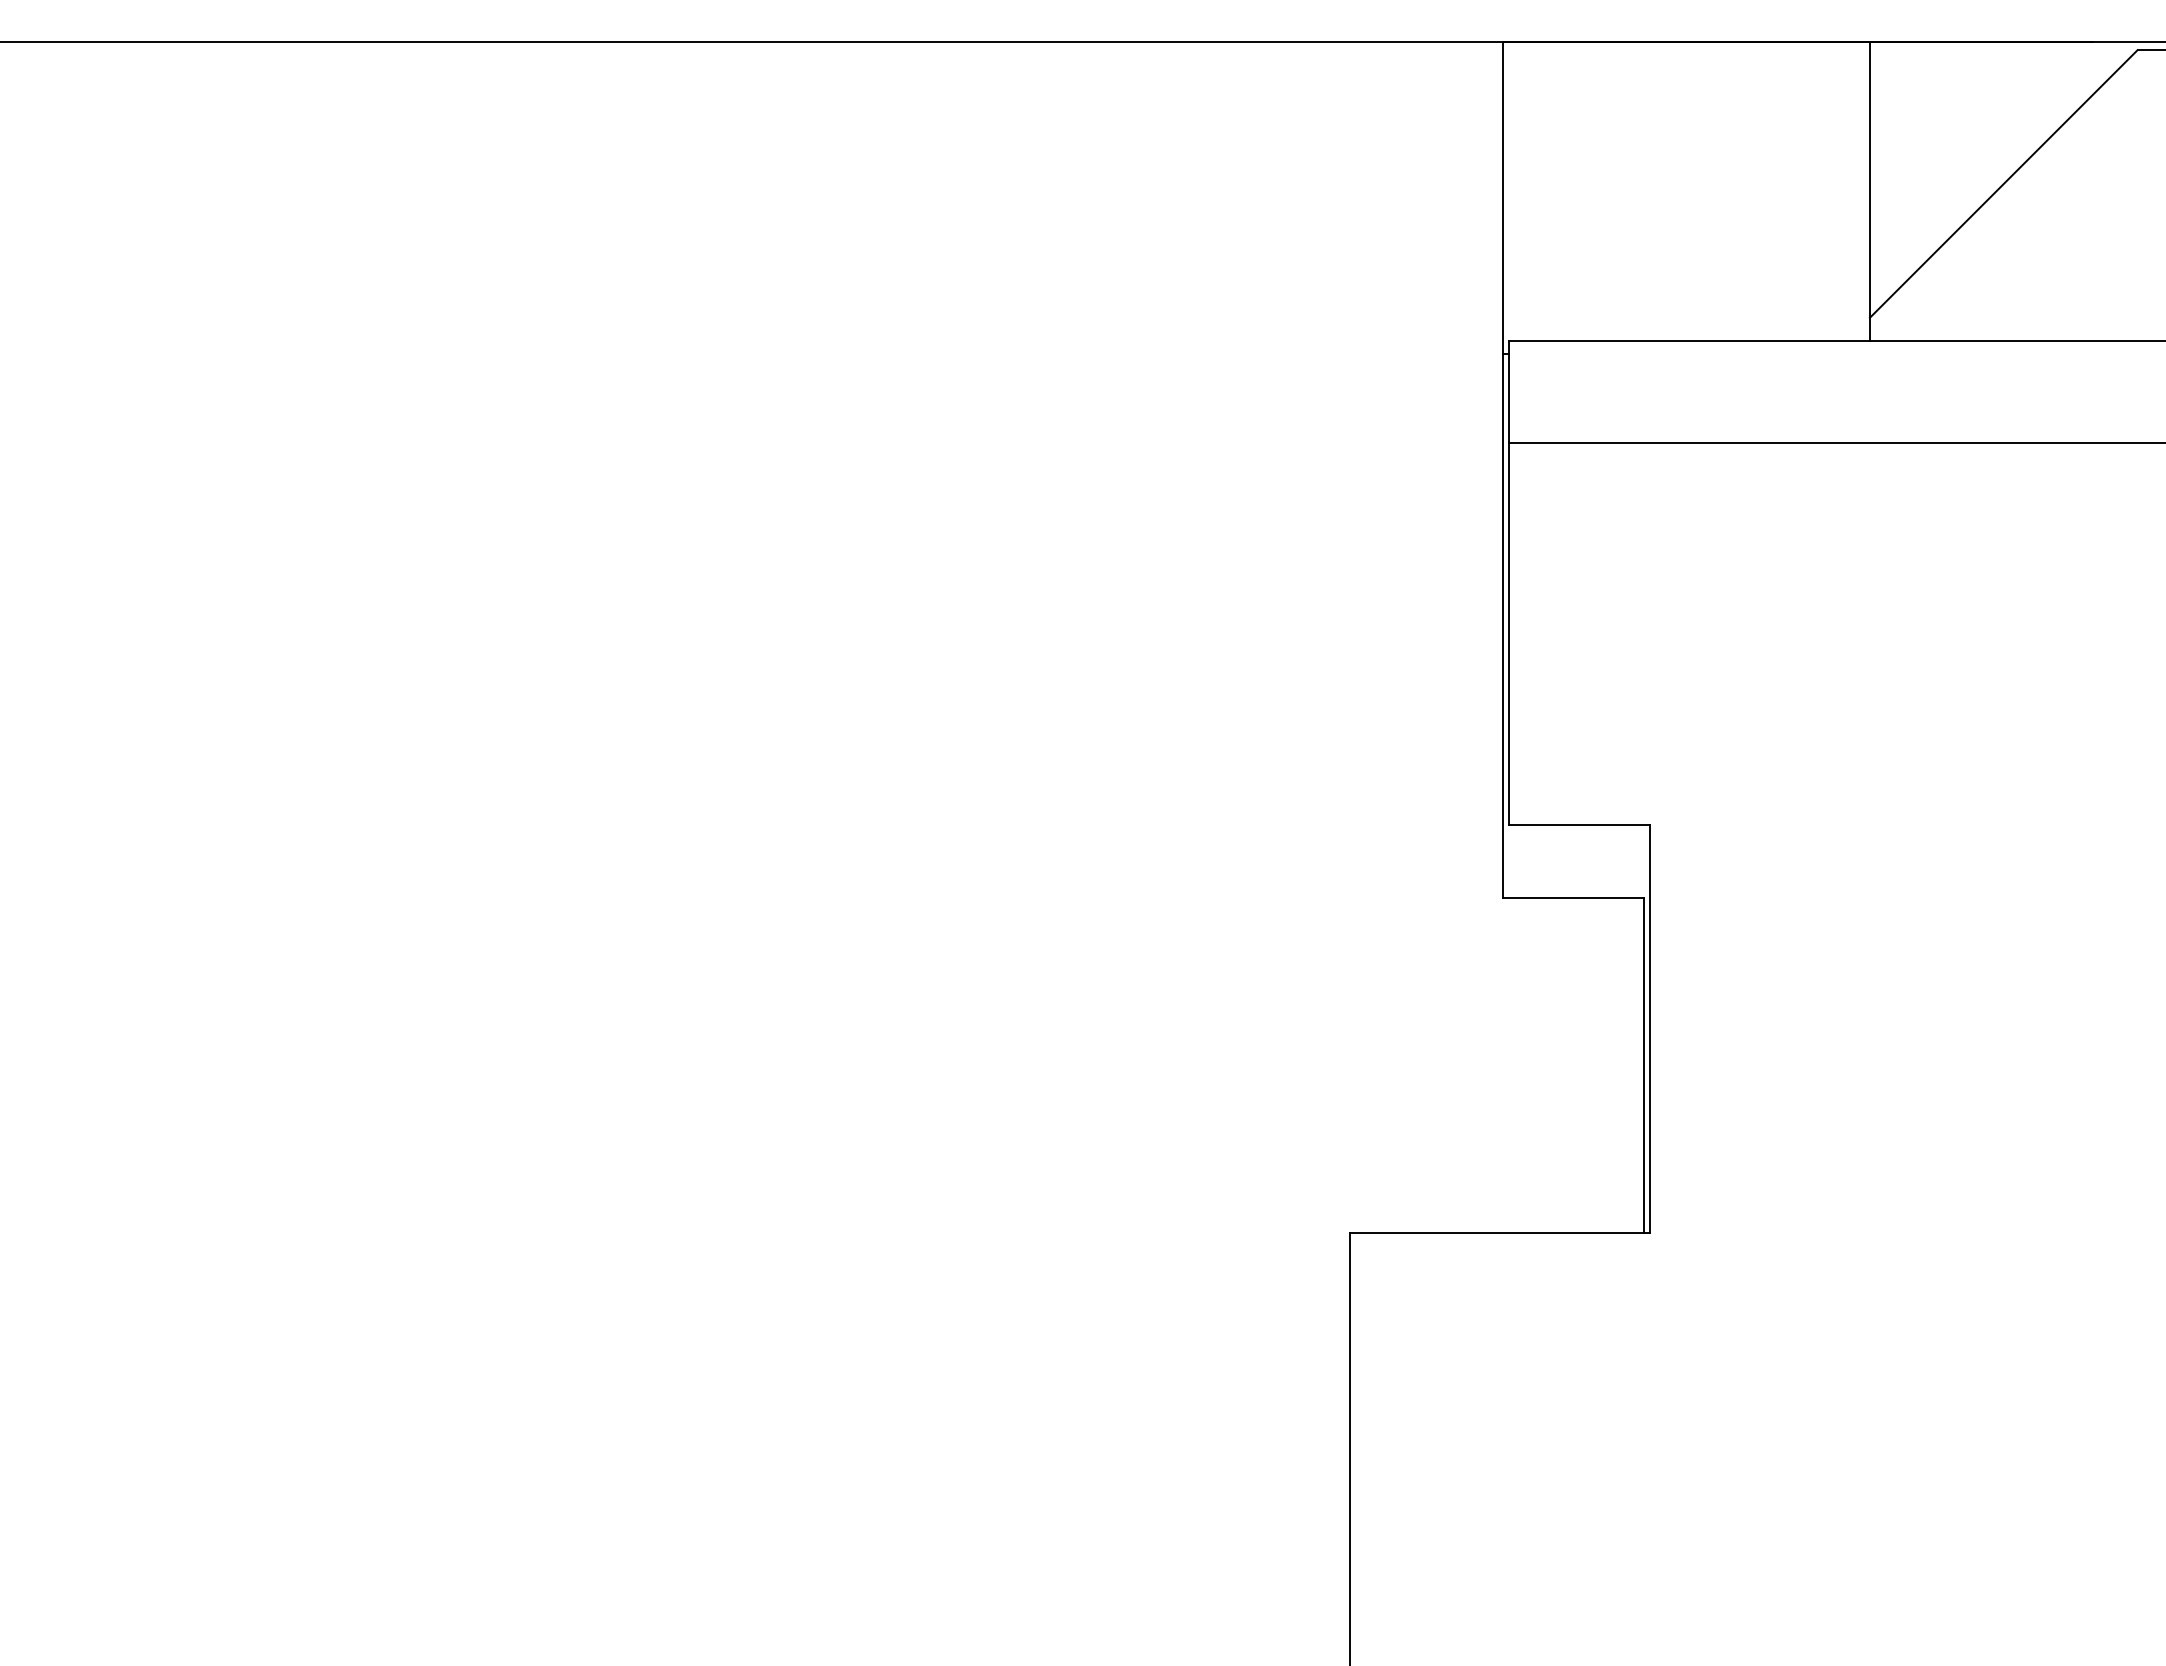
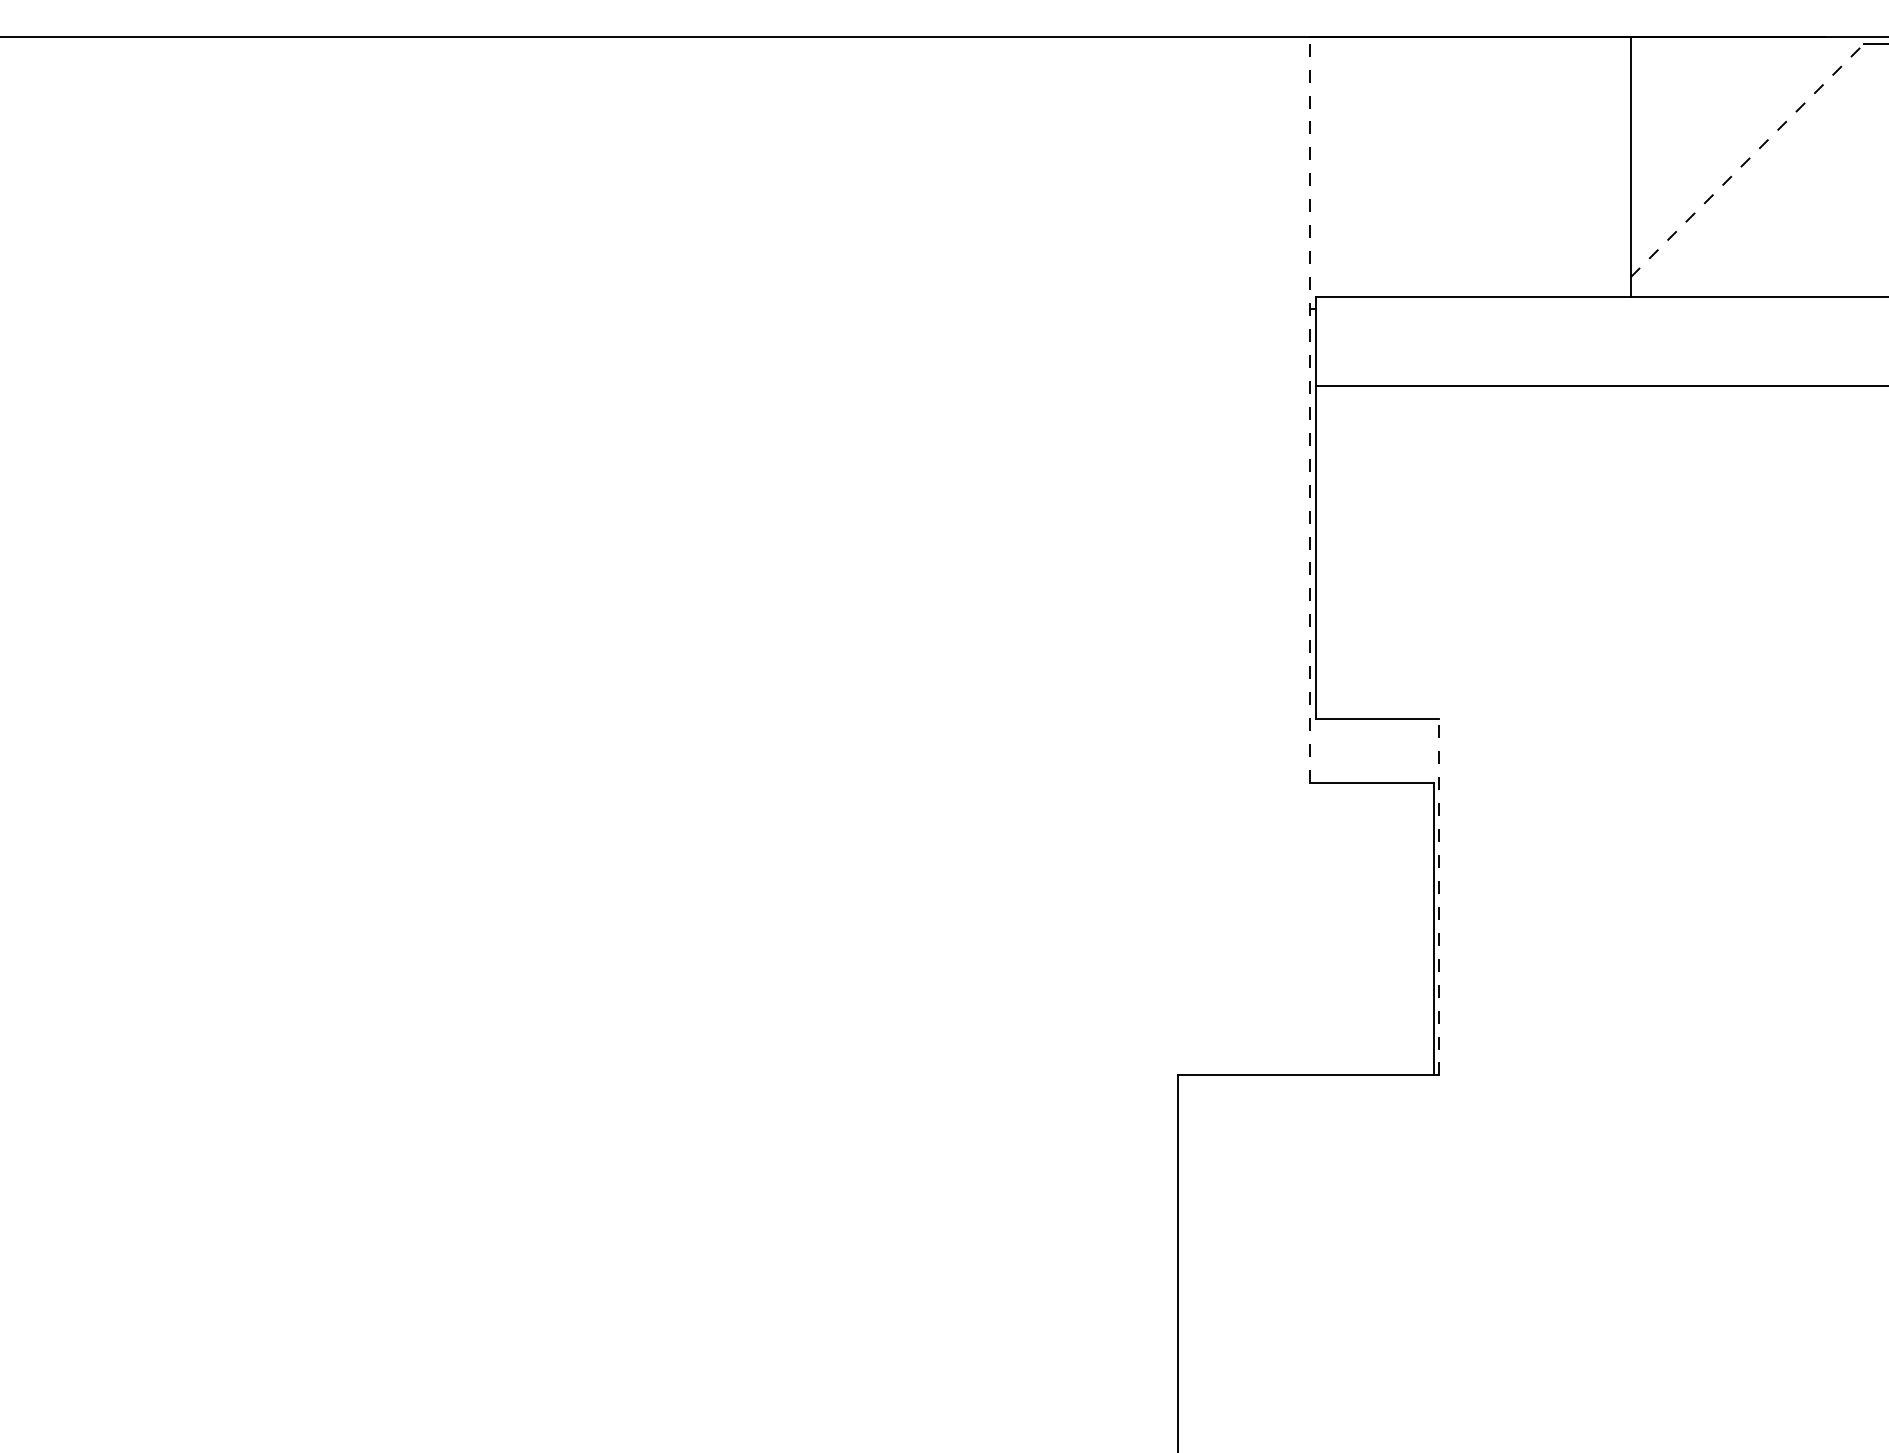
line: (2004, 183) -> (1748, 160), solid -> dashed
line: (1502, 469) -> (1310, 409), solid -> dashed
line: (1649, 1028) -> (1438, 897), solid -> dashed

